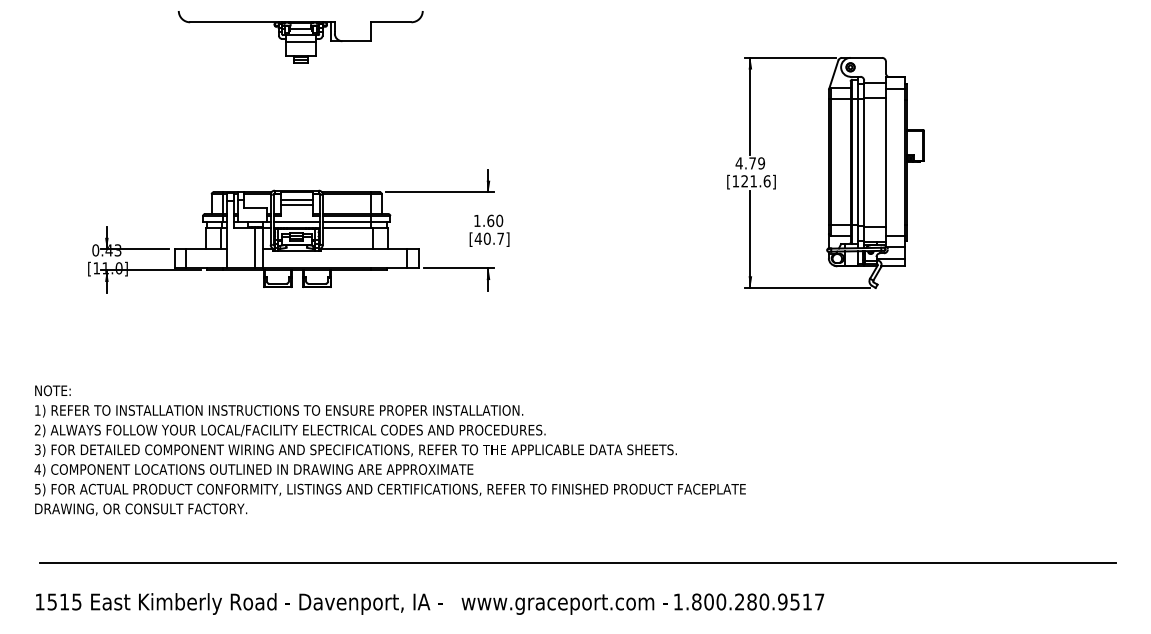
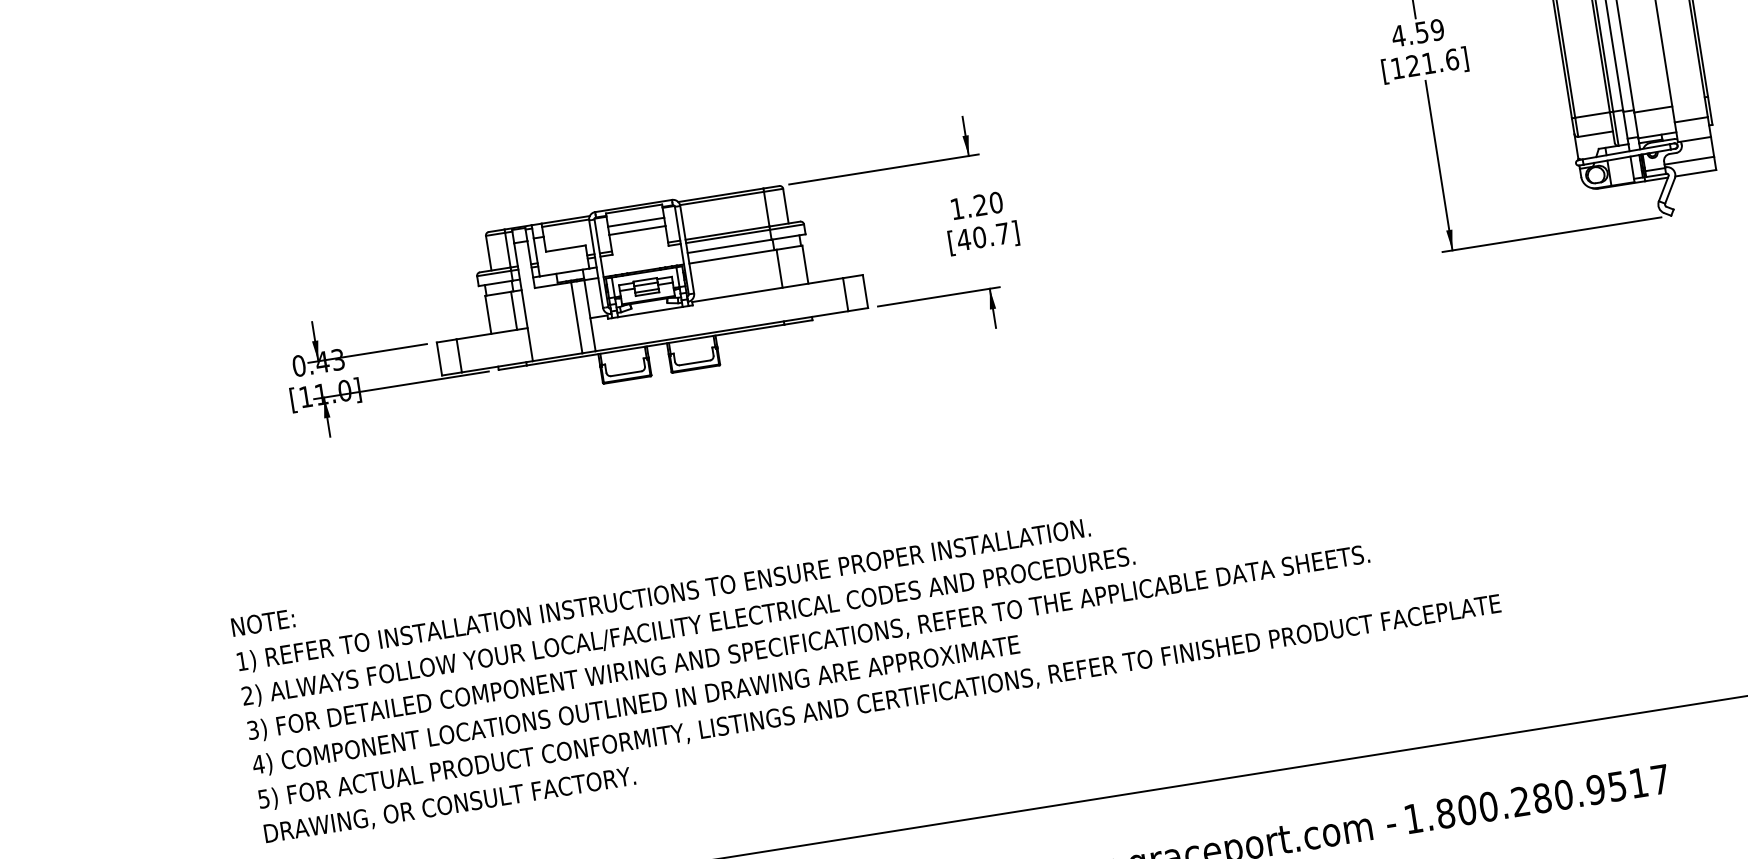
text: (752, 163) -> (1421, 32), 4.79 -> 4.59
text: (490, 220) -> (980, 204), 1.60 -> 1.20
line: (296, 221) -> (641, 259), removed

